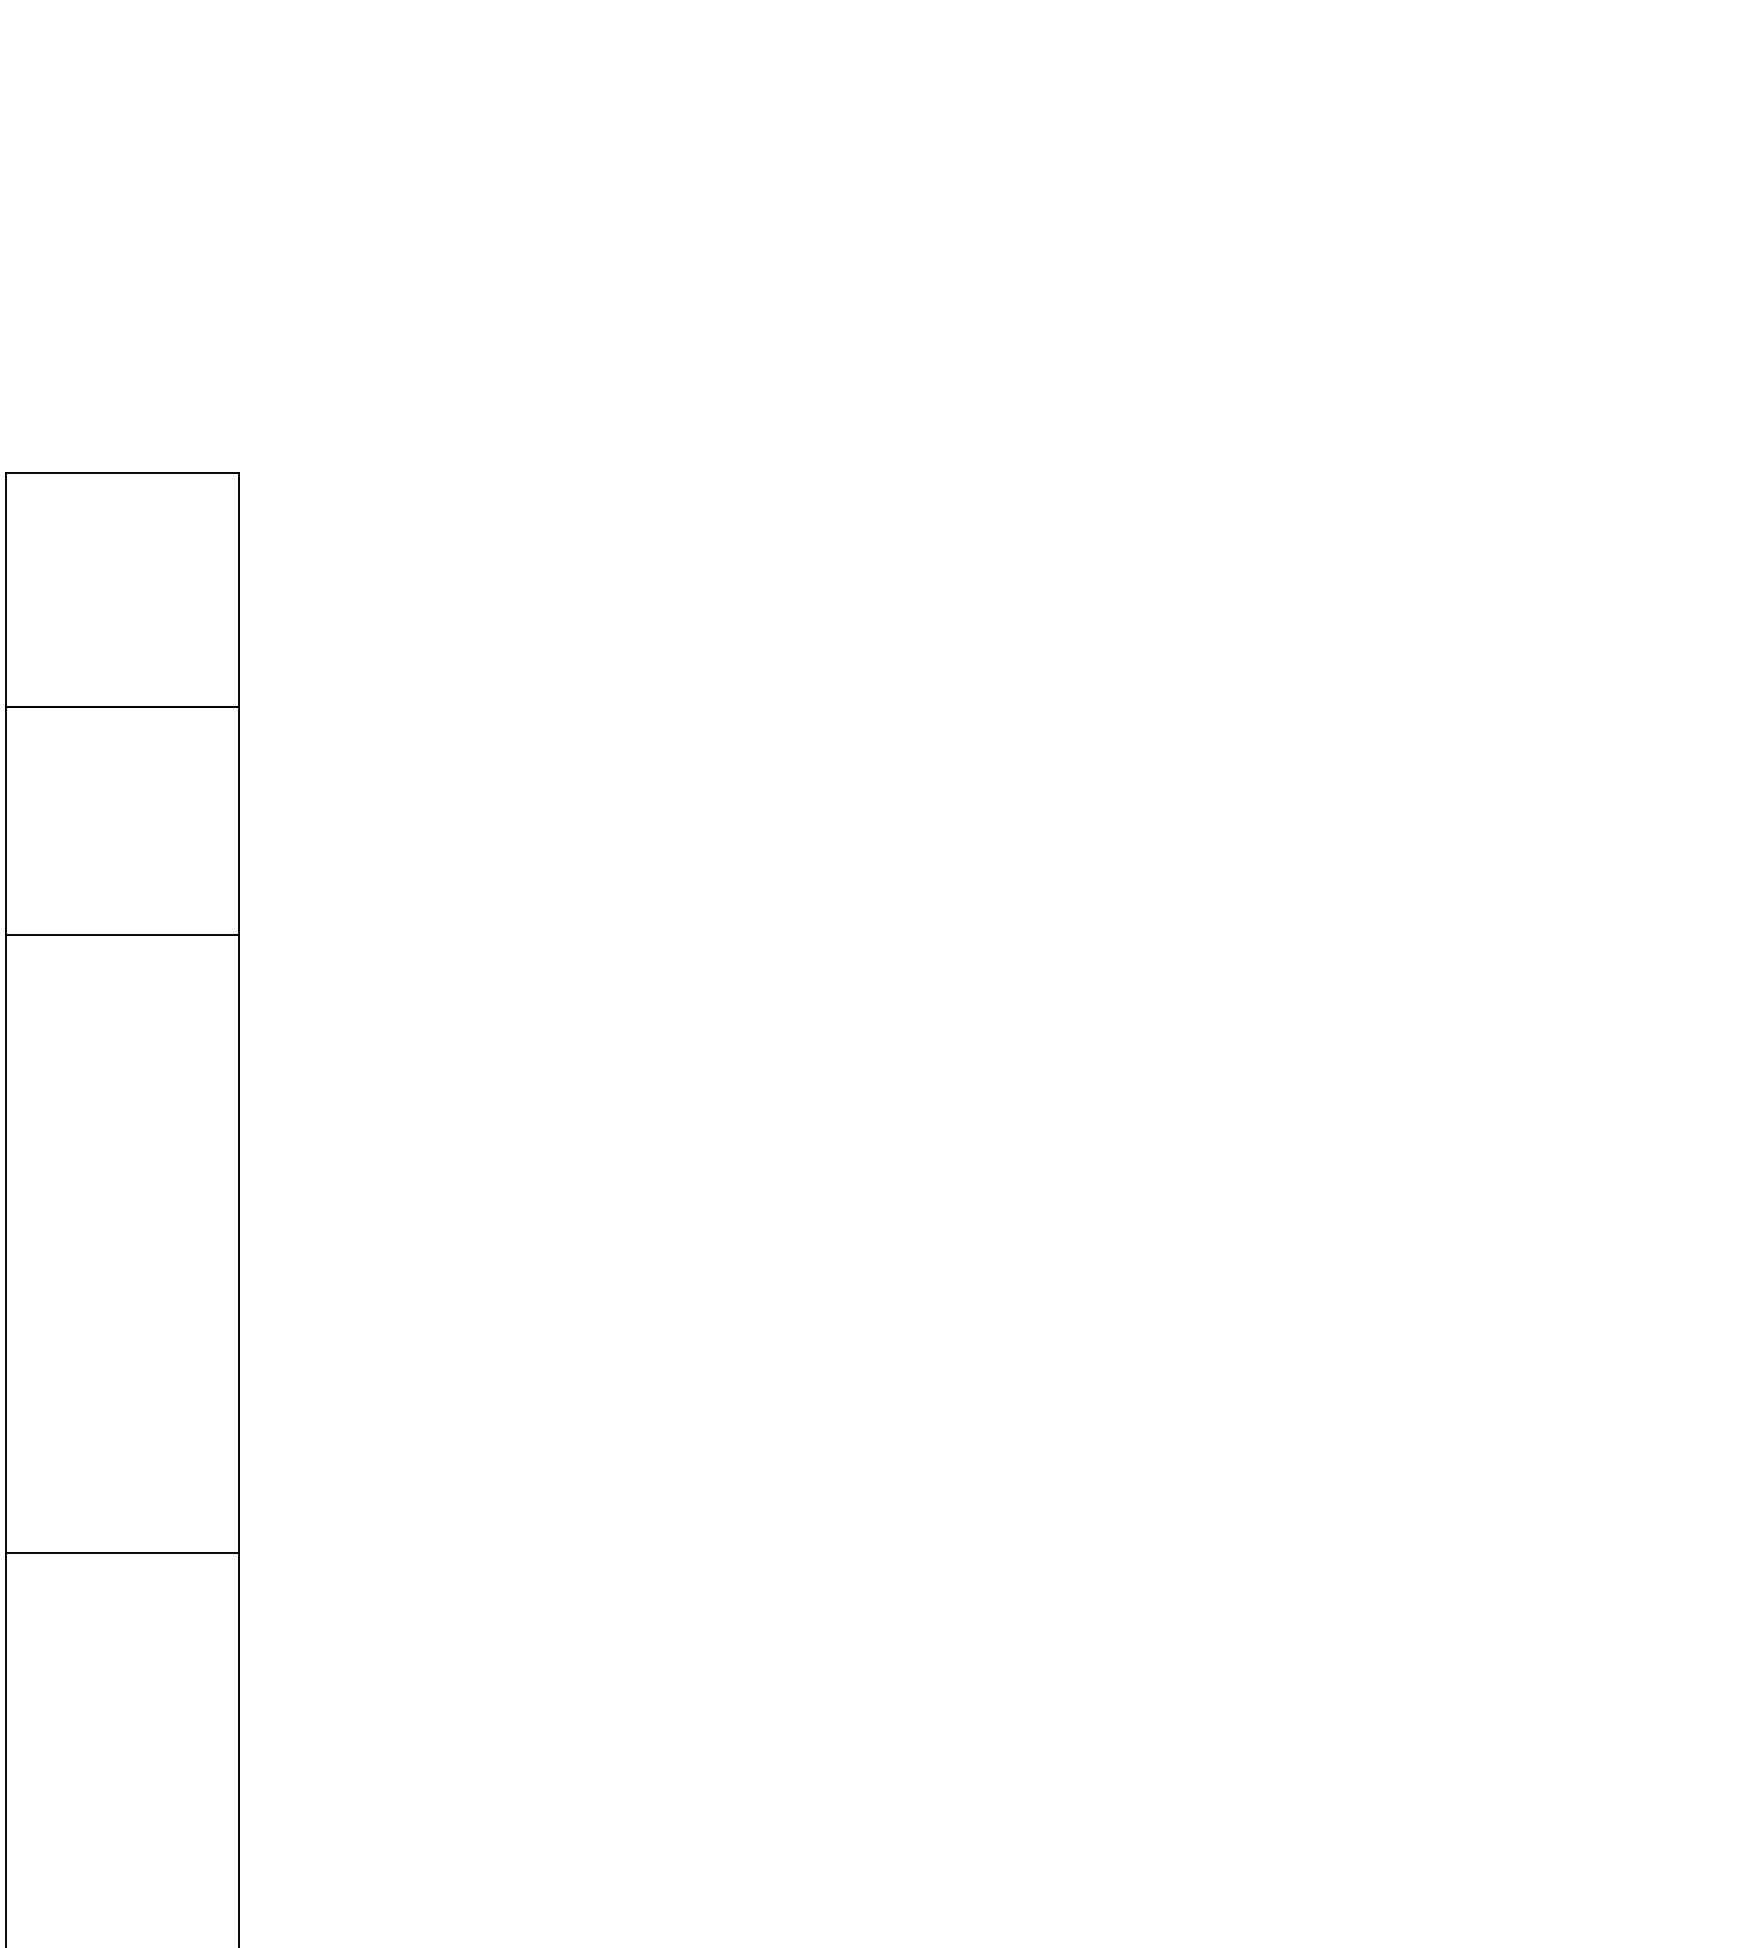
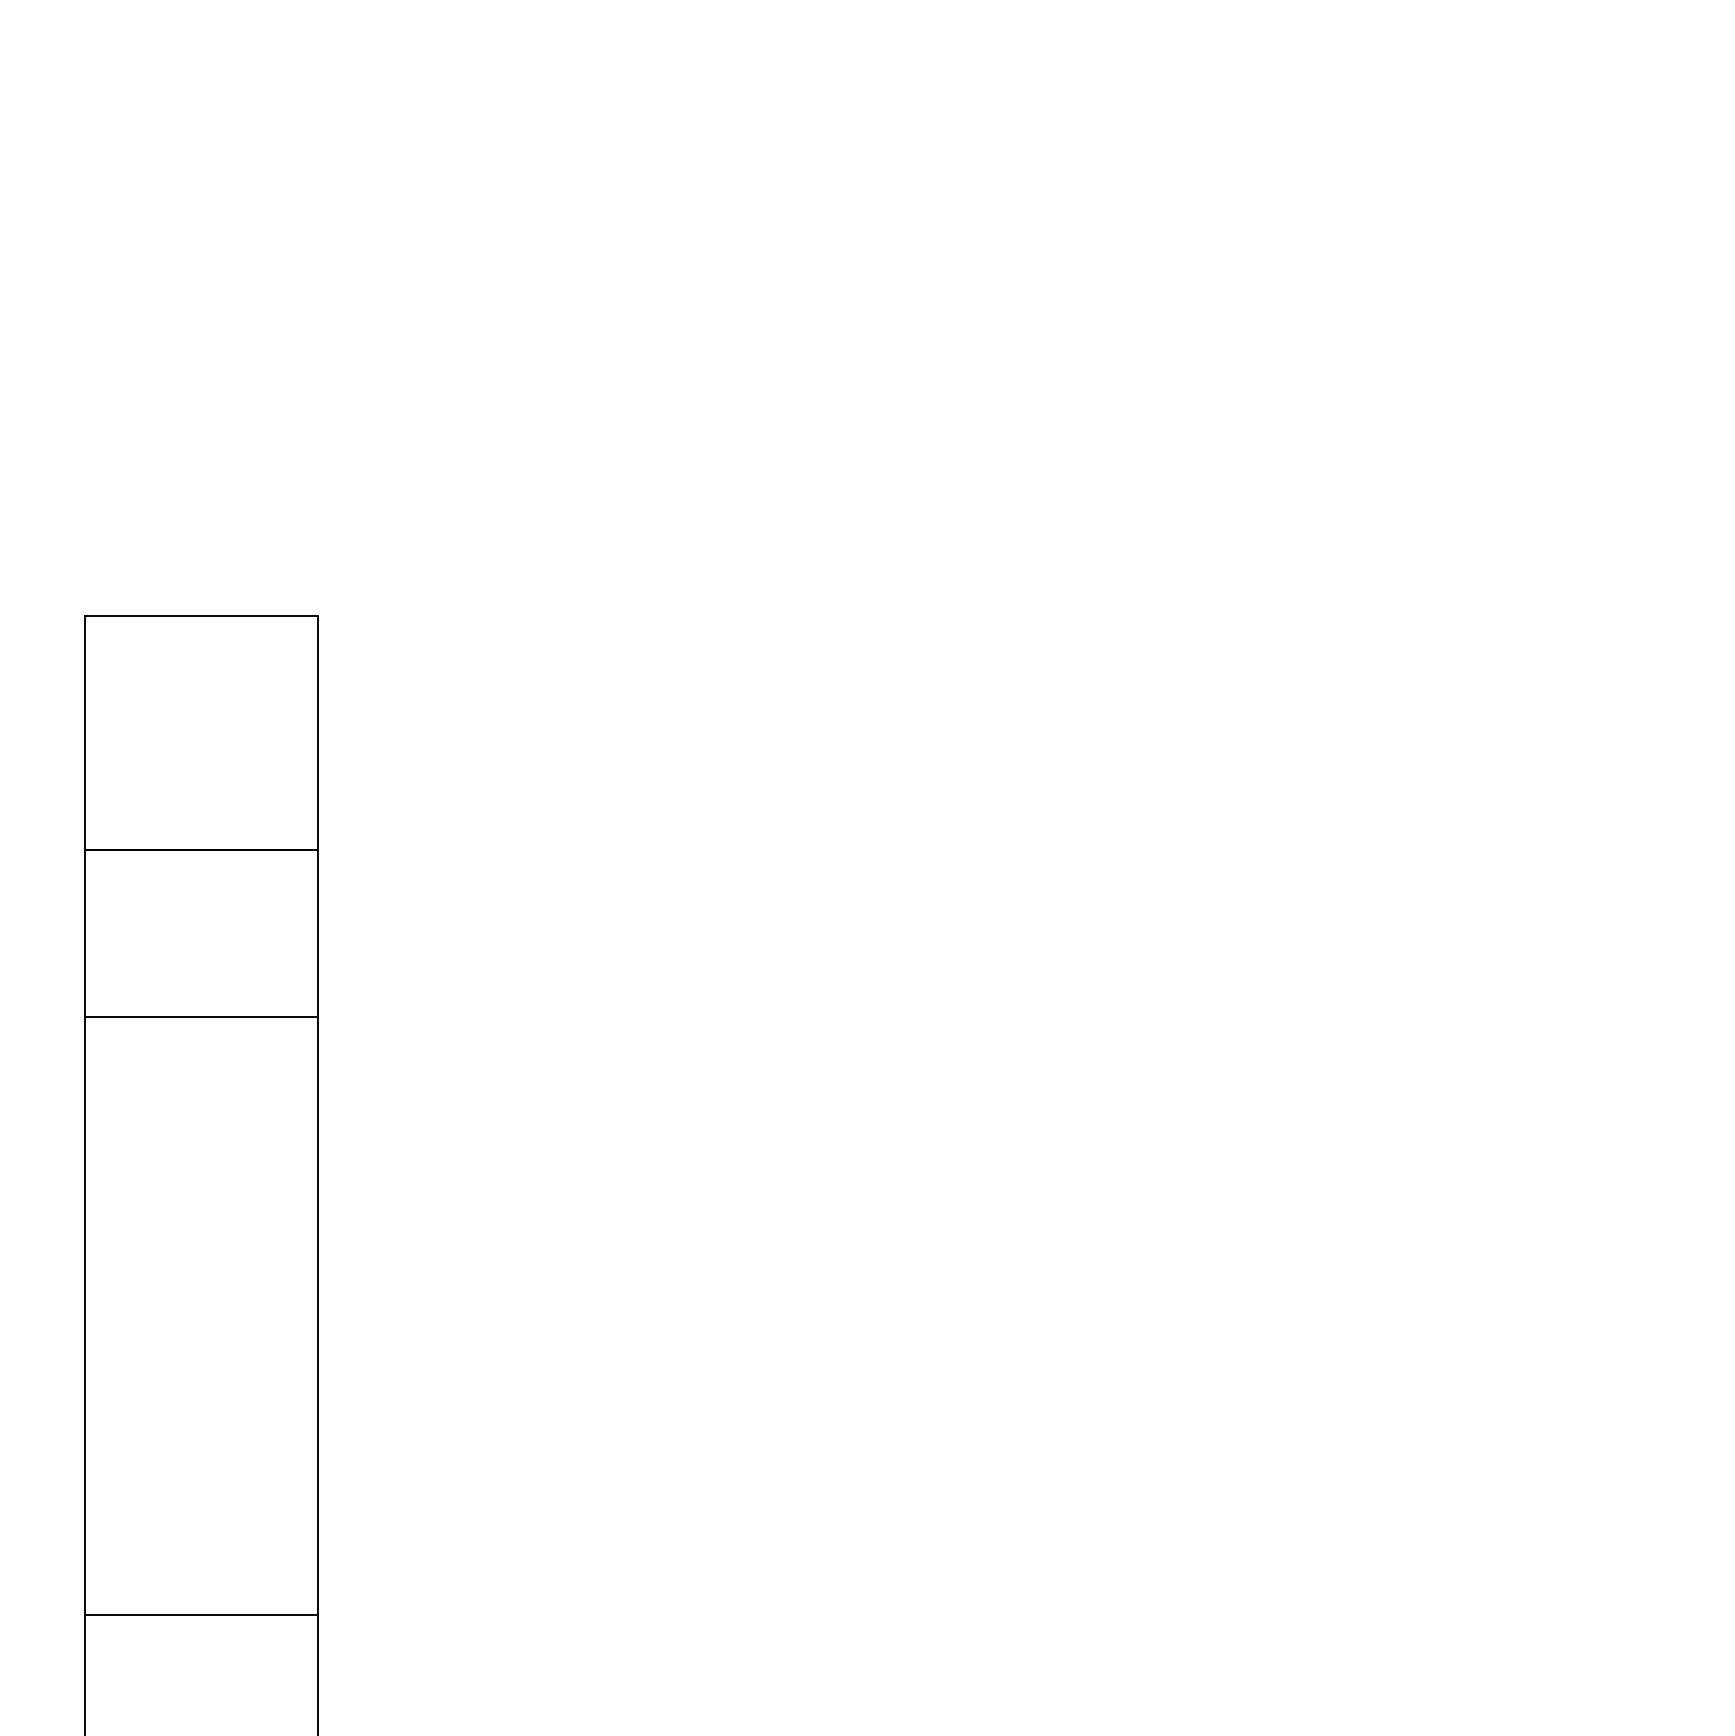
line: (122, 935) -> (201, 1016), moved
line: (122, 1552) -> (201, 1614), moved

